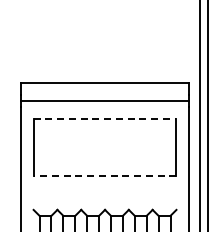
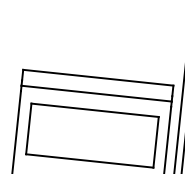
line: (105, 119) -> (95, 110), dashed -> solid
line: (104, 176) -> (89, 161), dashed -> solid

